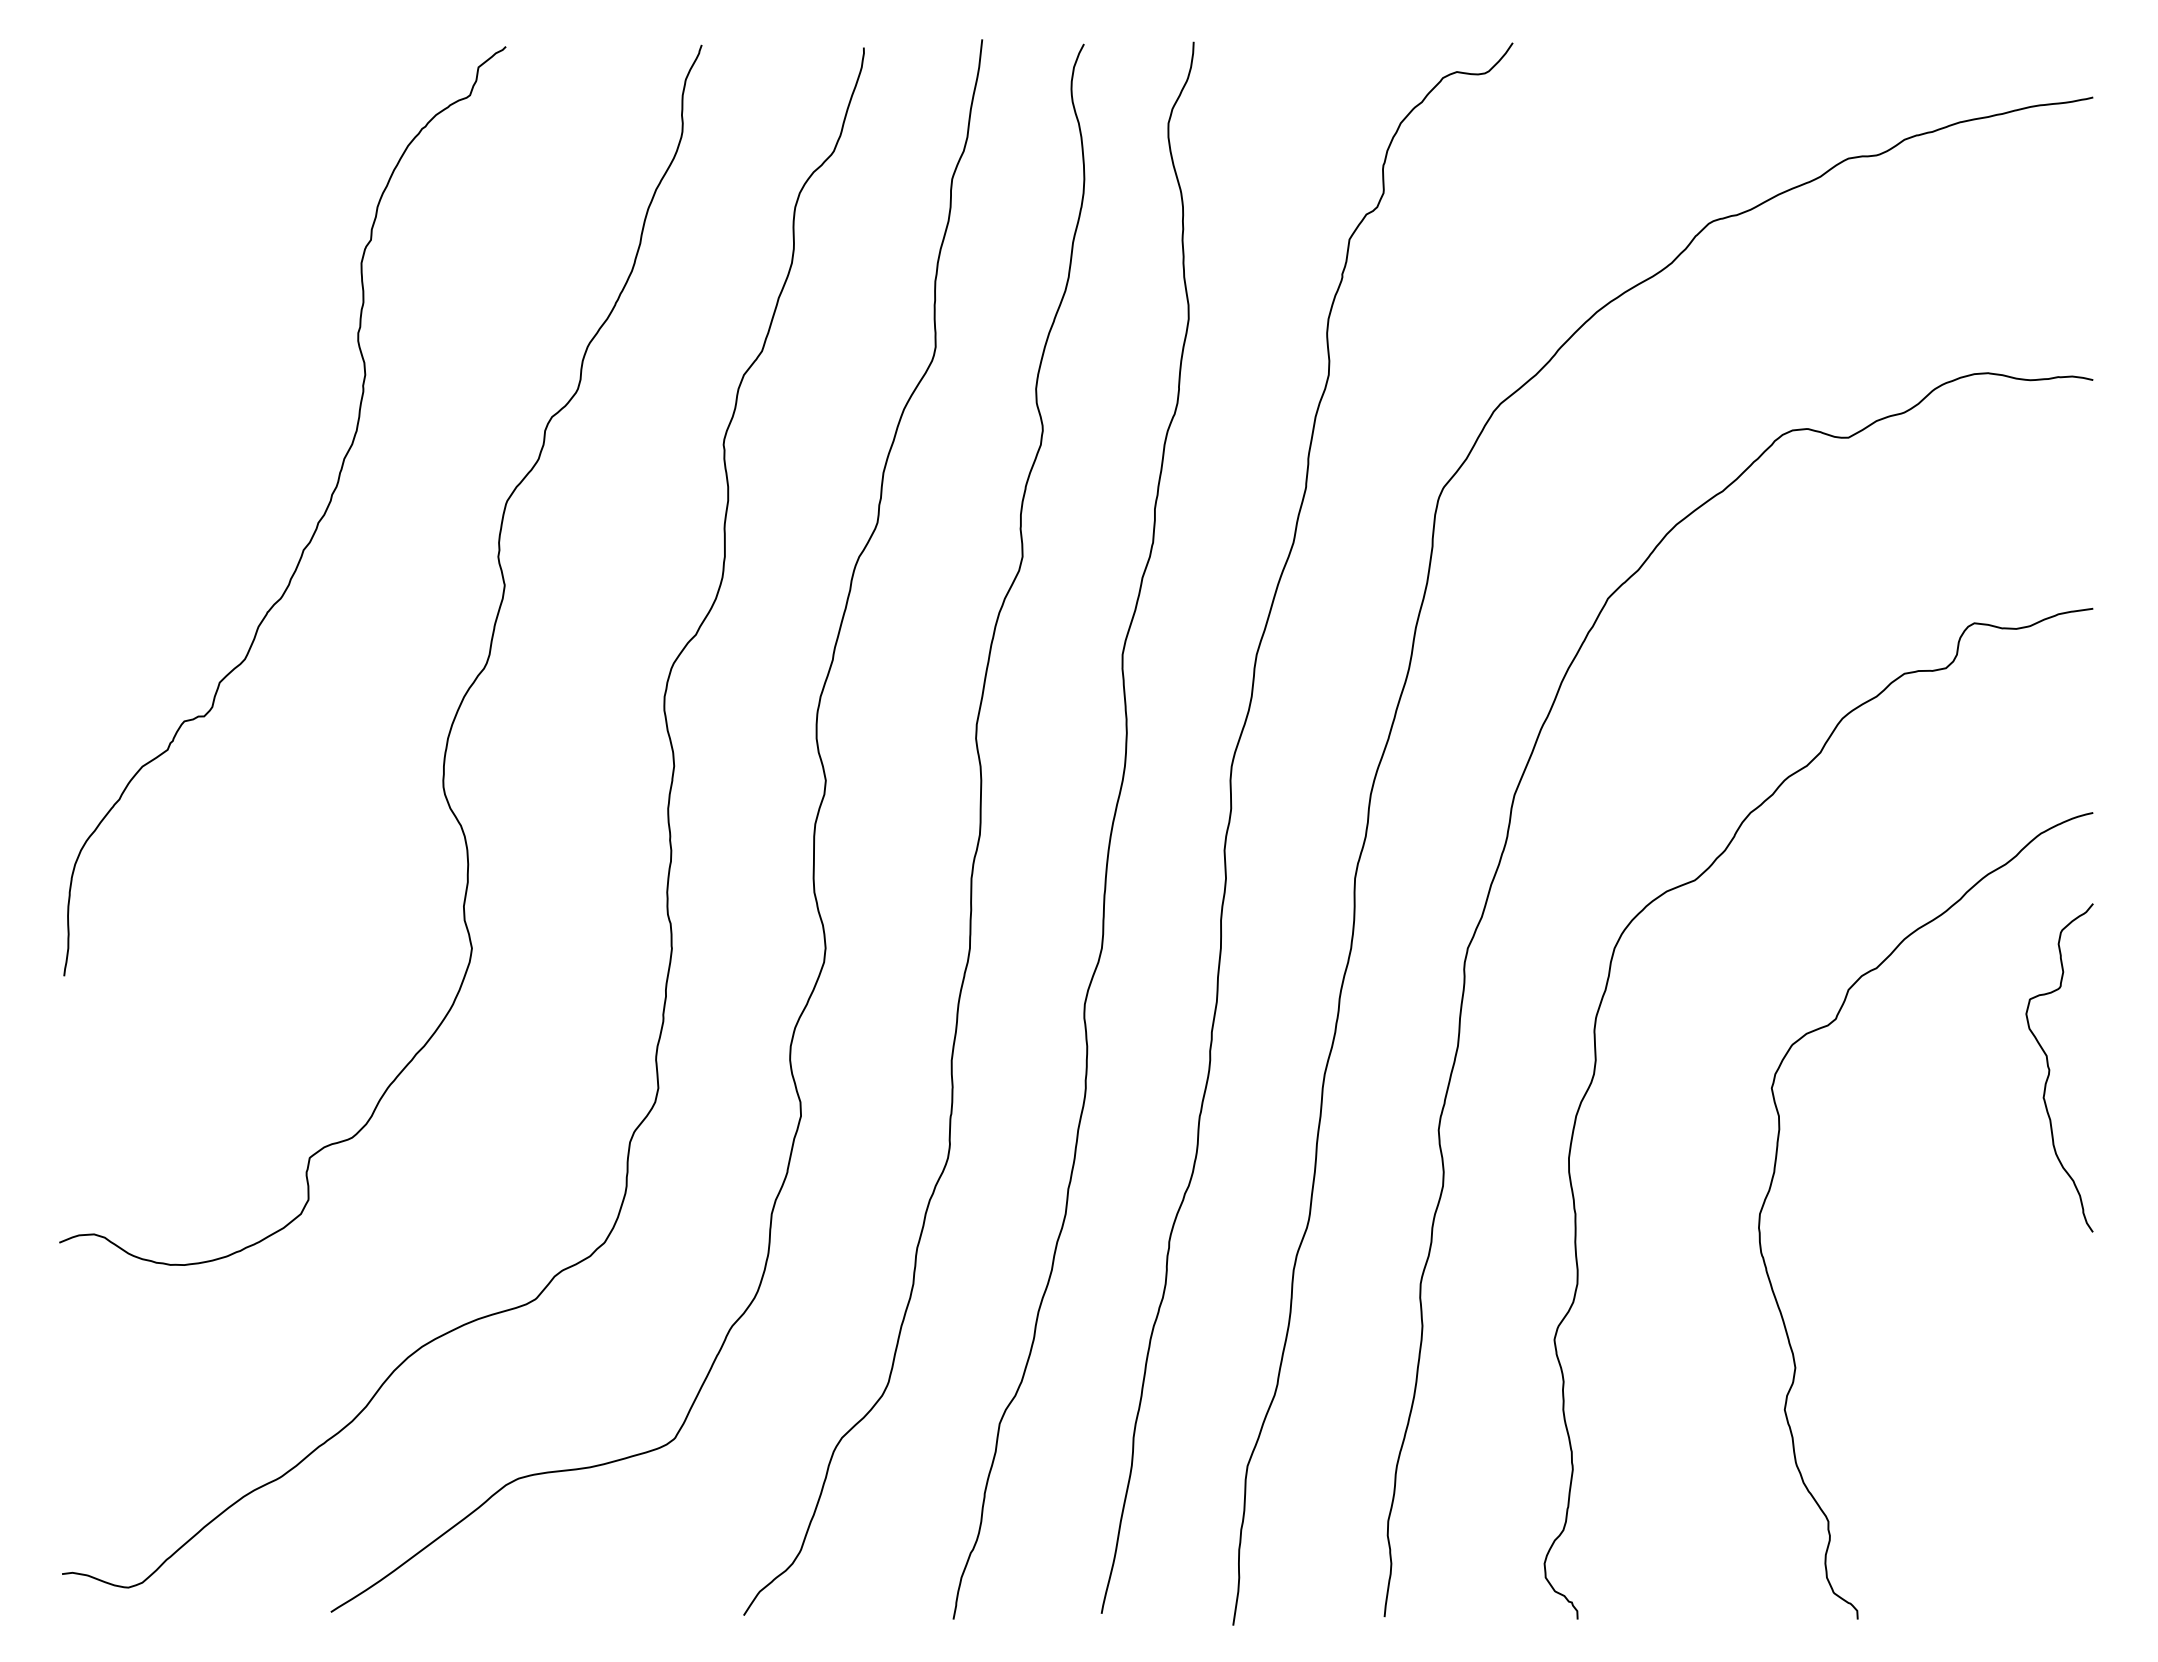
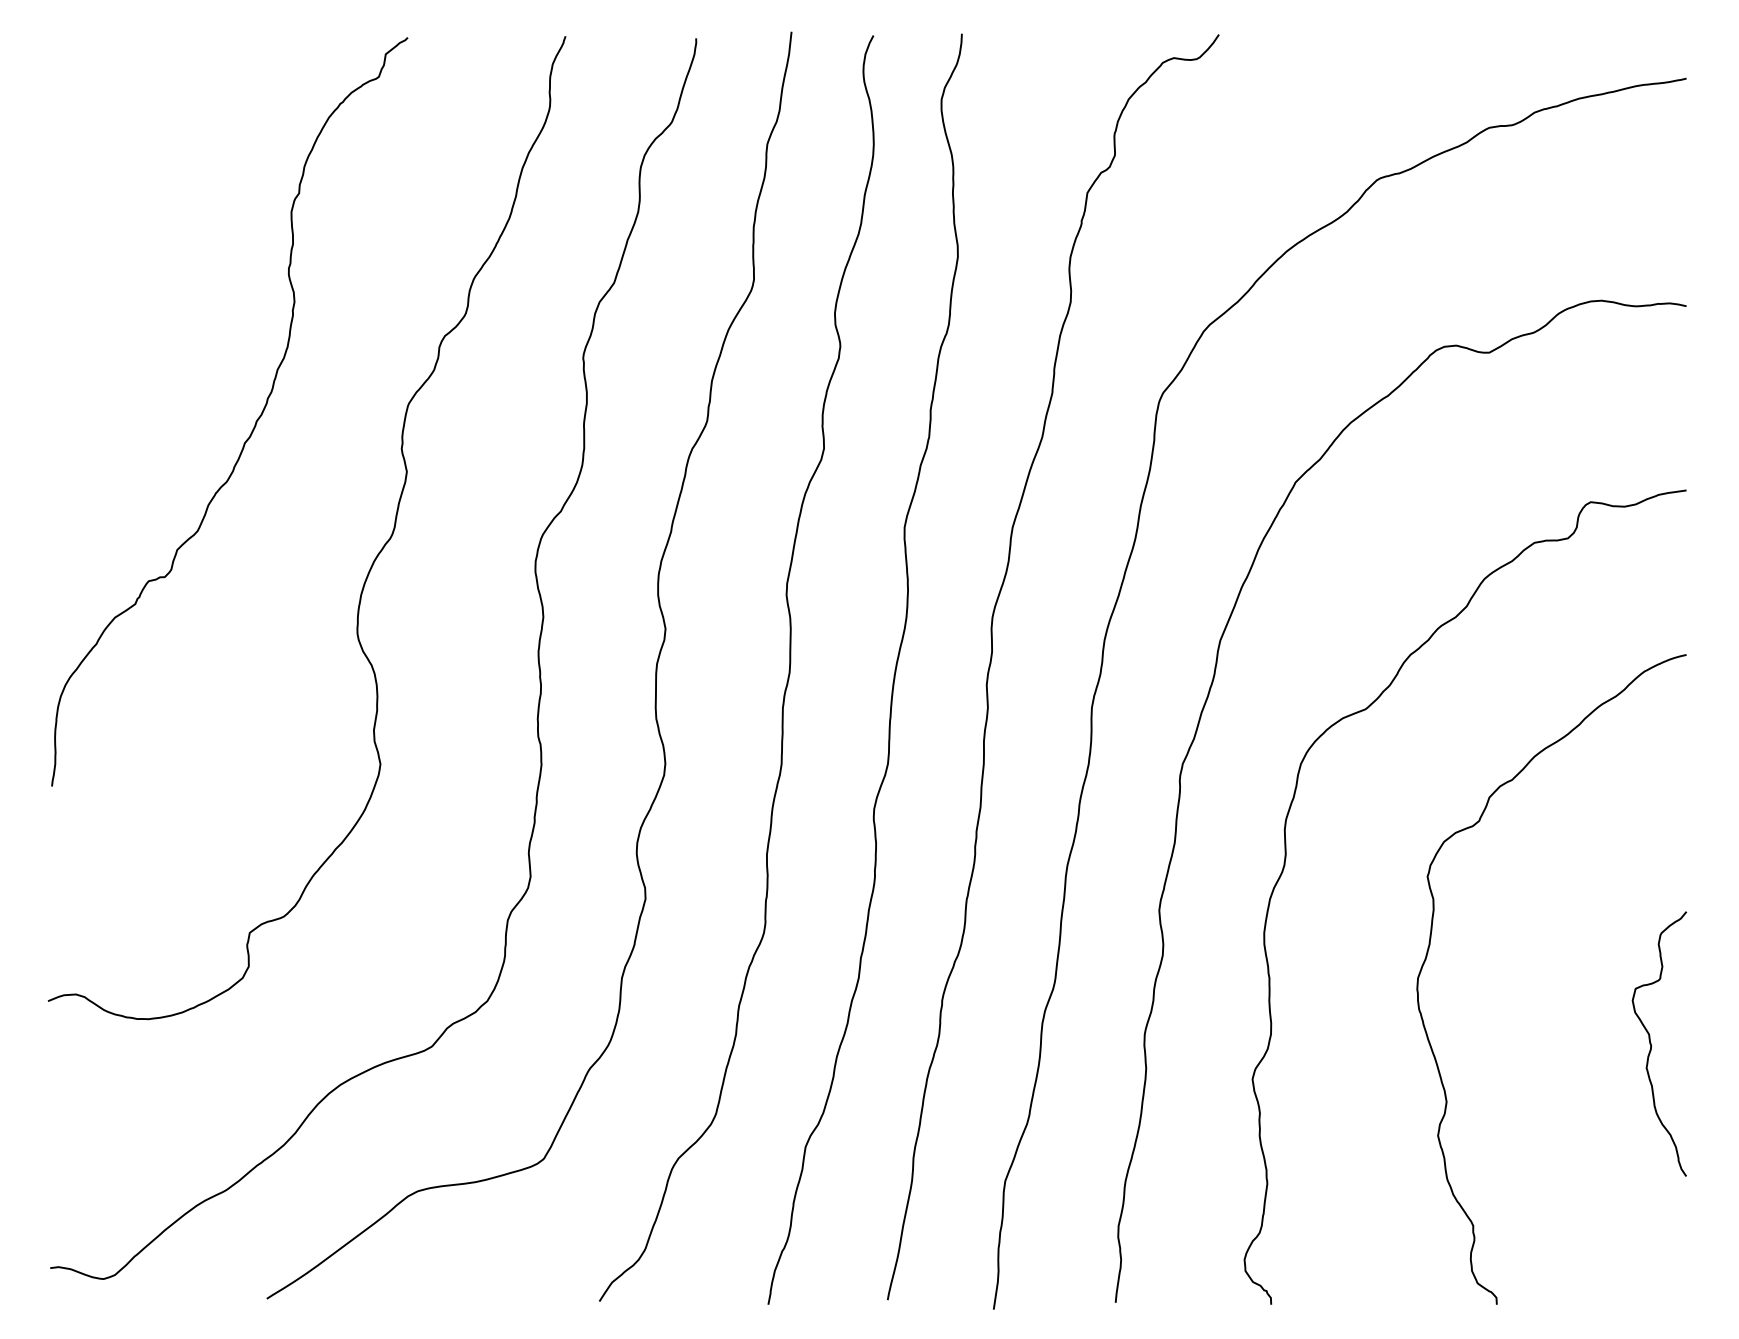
curve: (2050, 1069) -> (1652, 1045), moved

